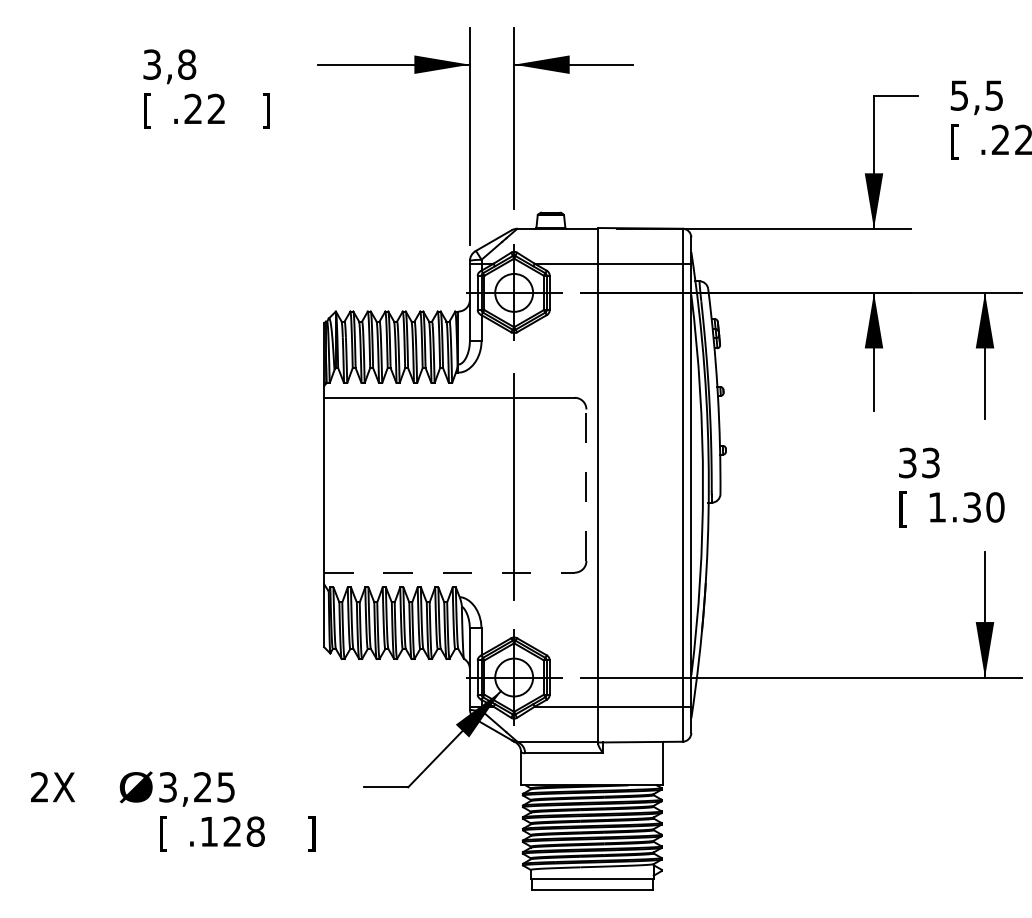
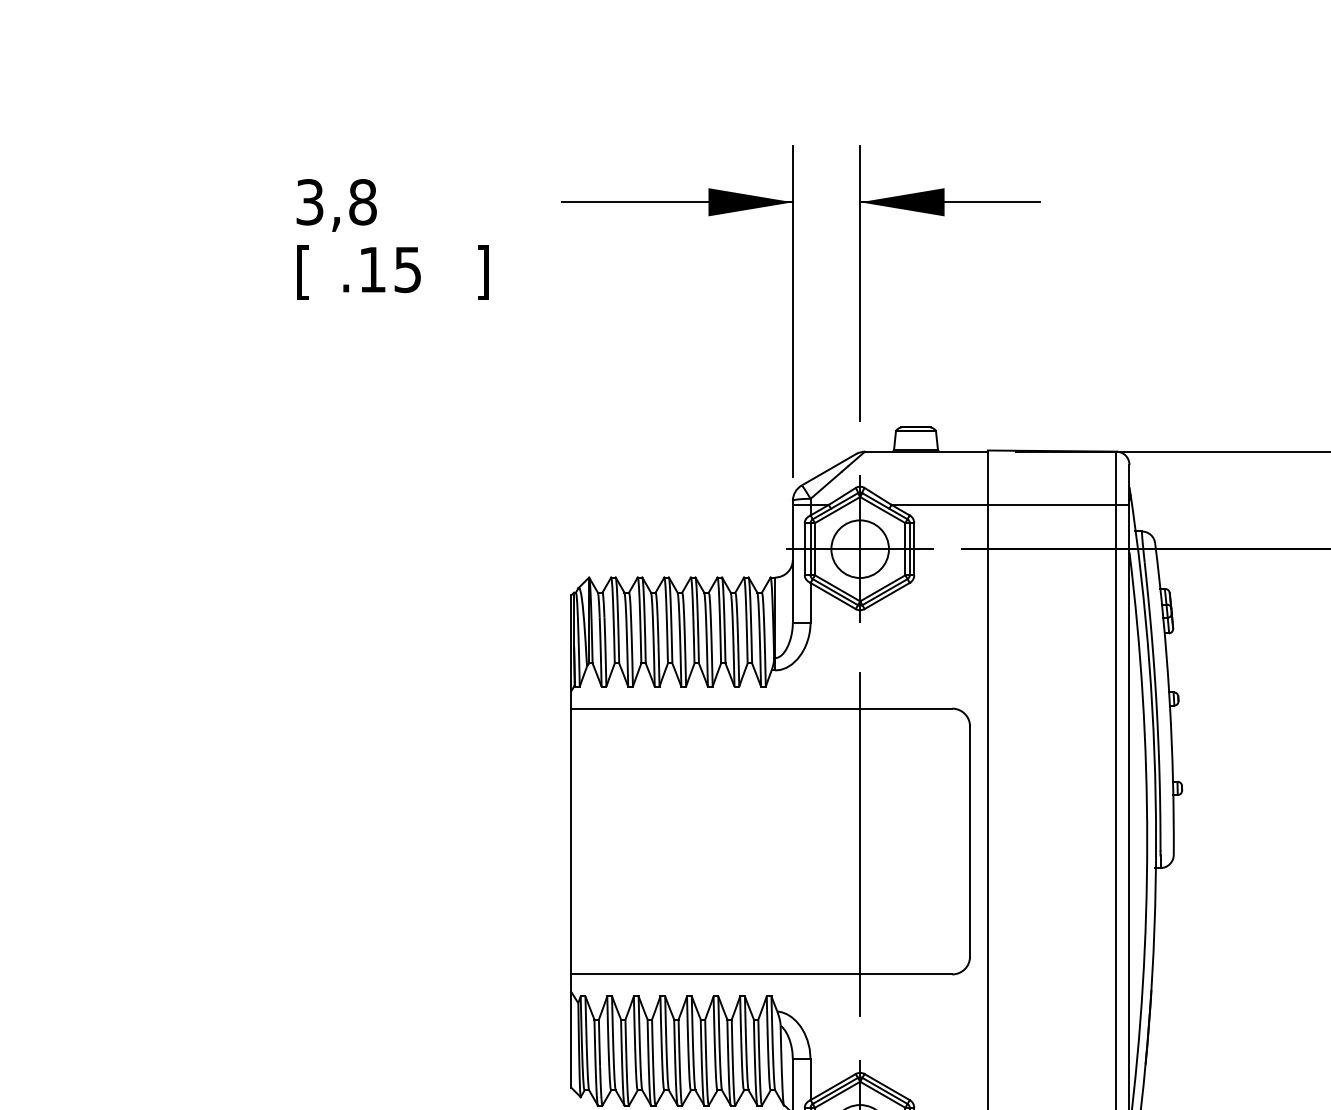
text: (204, 108) -> (389, 268), .22 -> .15
line: (586, 485) -> (970, 841), dashed -> solid
line: (449, 572) -> (761, 974), dashed -> solid

